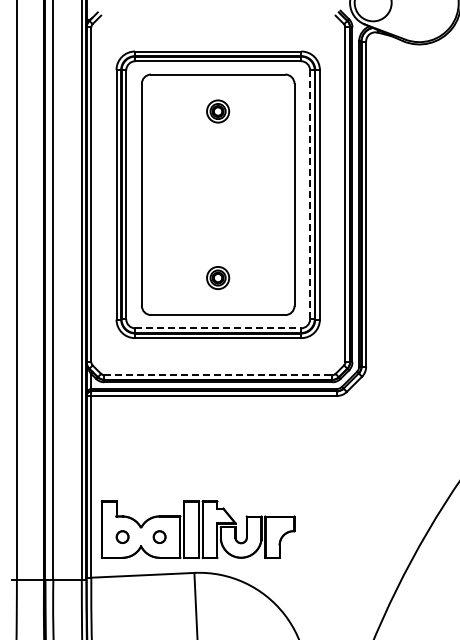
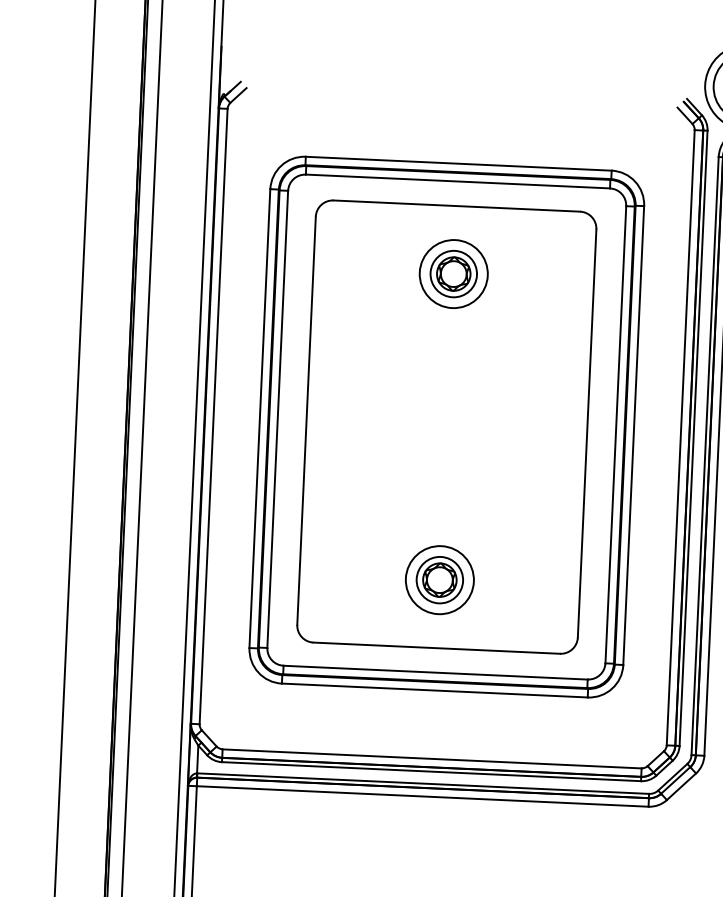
part: (217, 111) -> (452, 273), size x1.67
line: (310, 194) -> (616, 434), dashed -> solid
part: (217, 277) -> (438, 579), size x1.67
line: (218, 328) -> (436, 672), dashed -> solid
line: (218, 375) -> (432, 759), dashed -> solid

